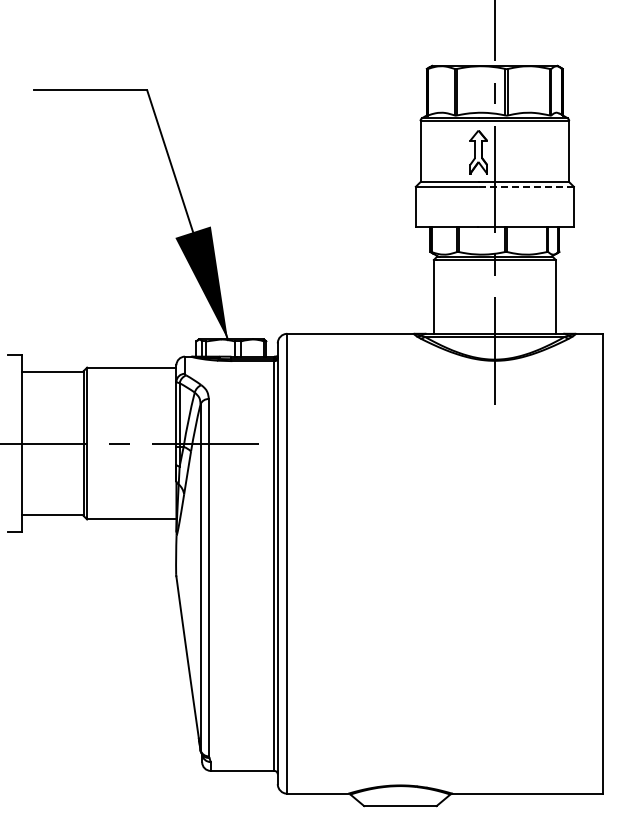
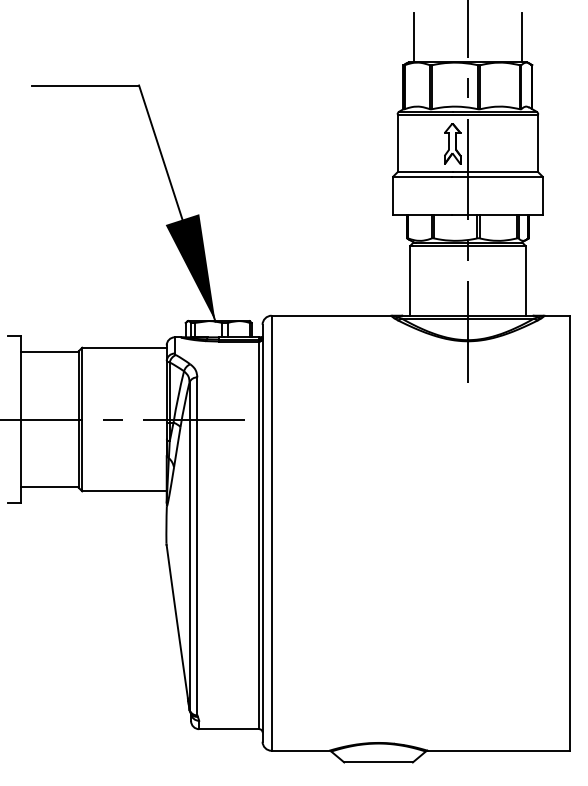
line: (438, 39) -> (414, 37), added
line: (551, 39) -> (521, 37), added
line: (525, 186) -> (496, 176), dashed -> solid

